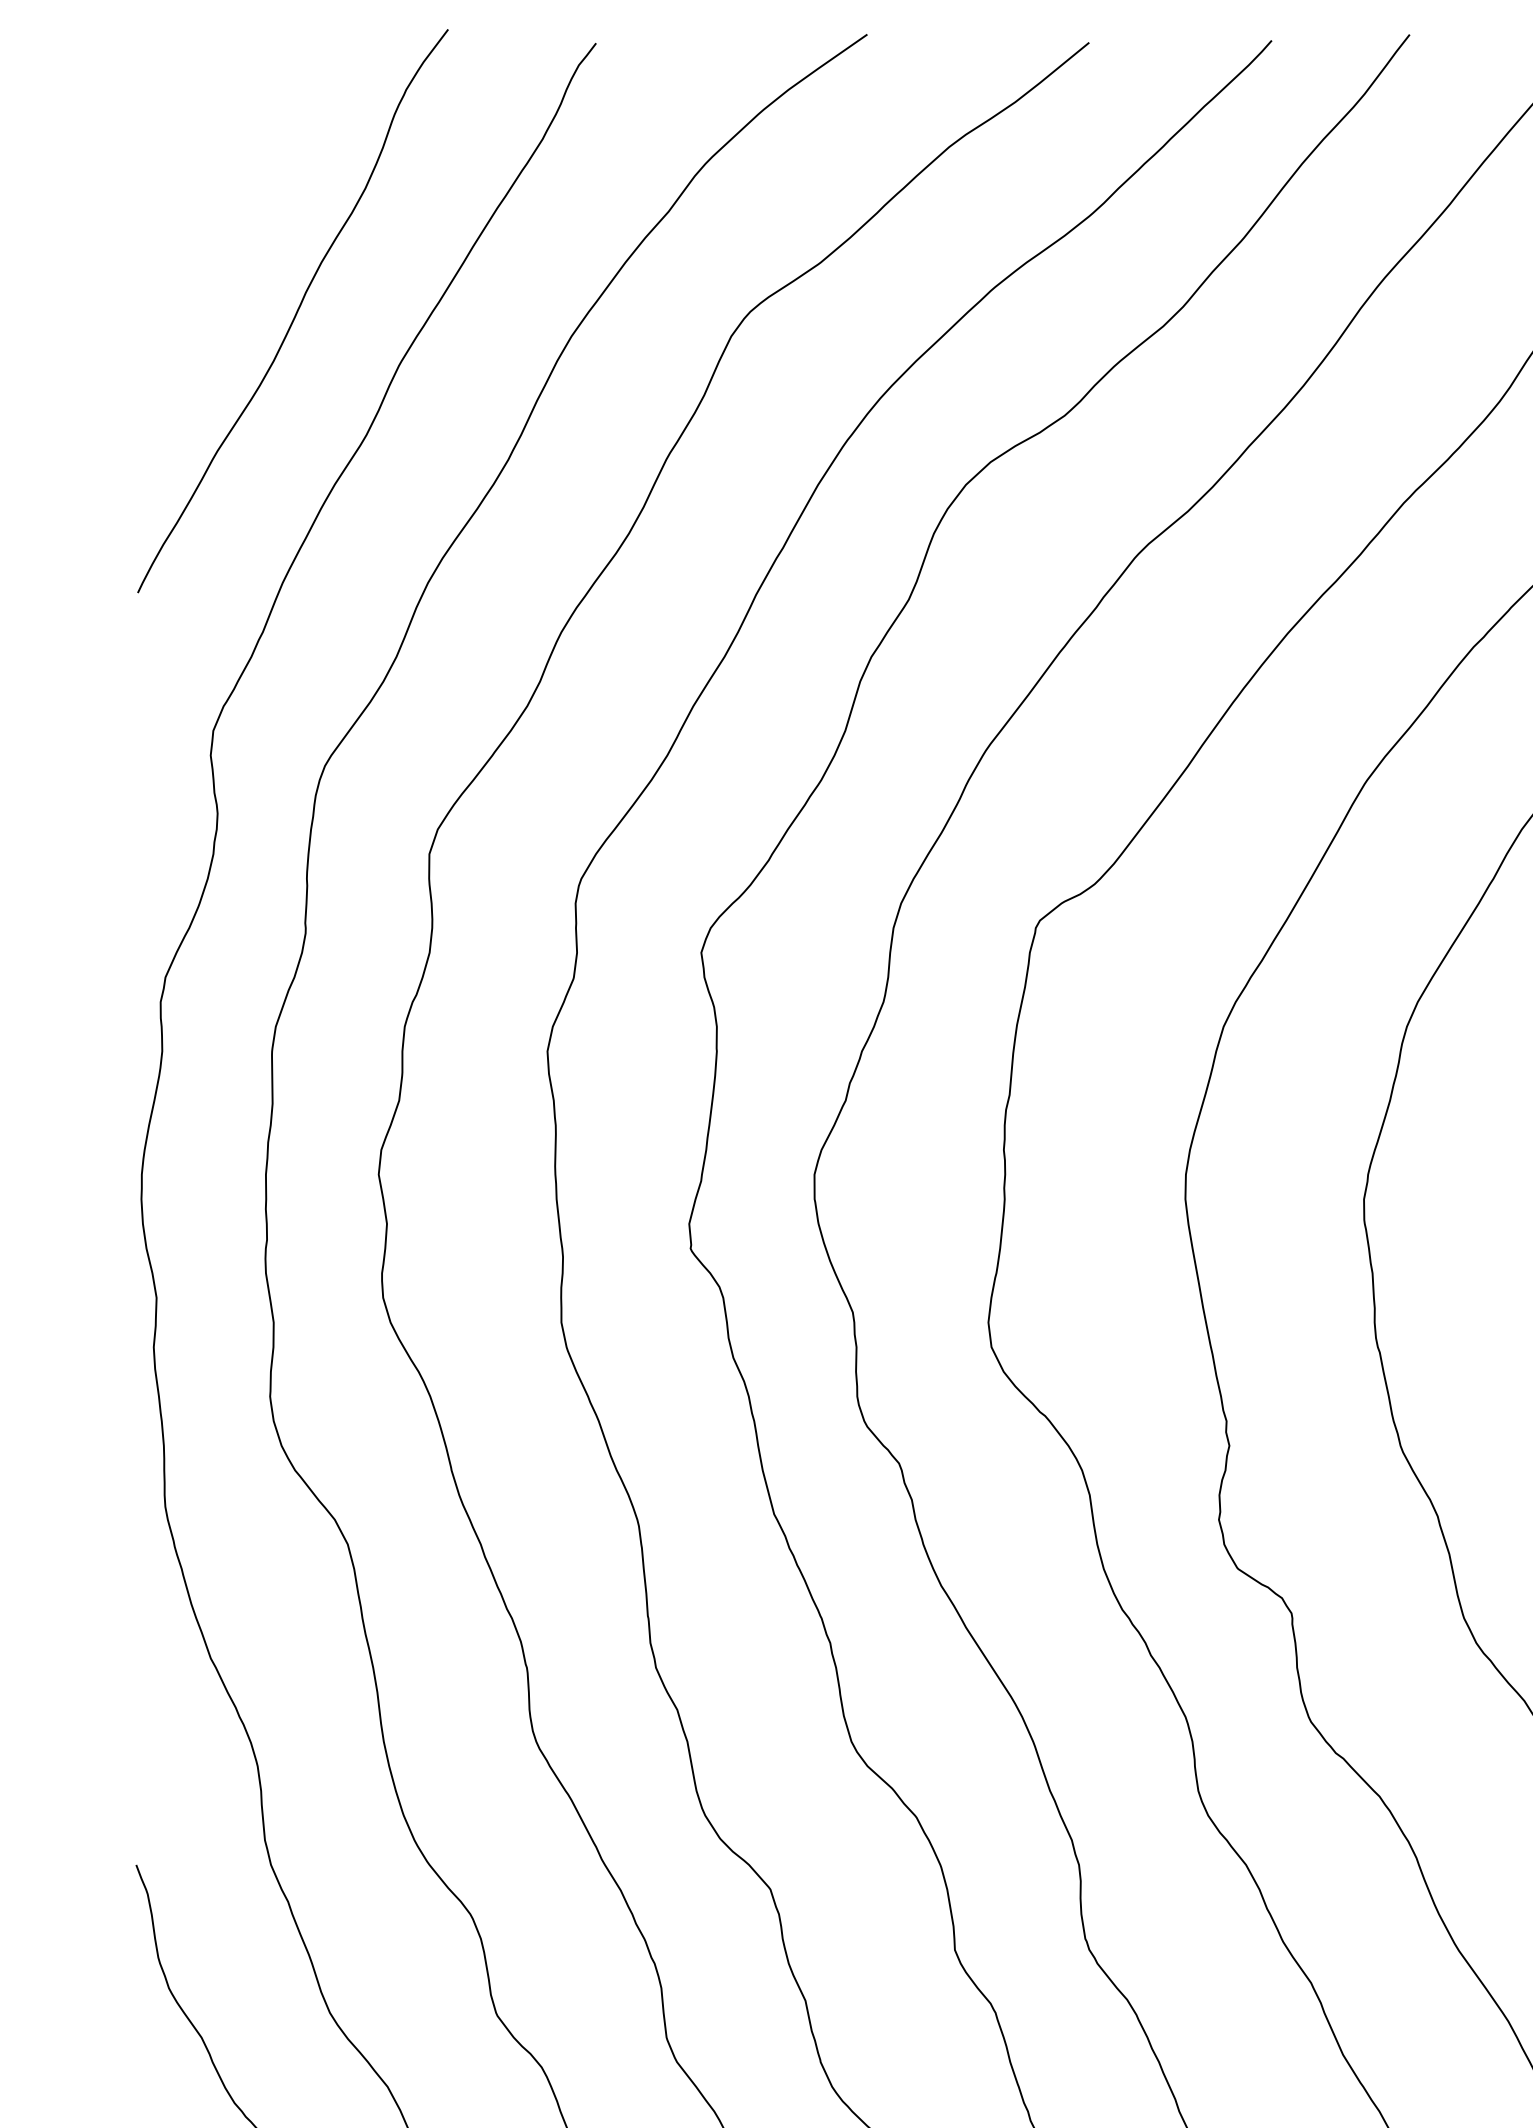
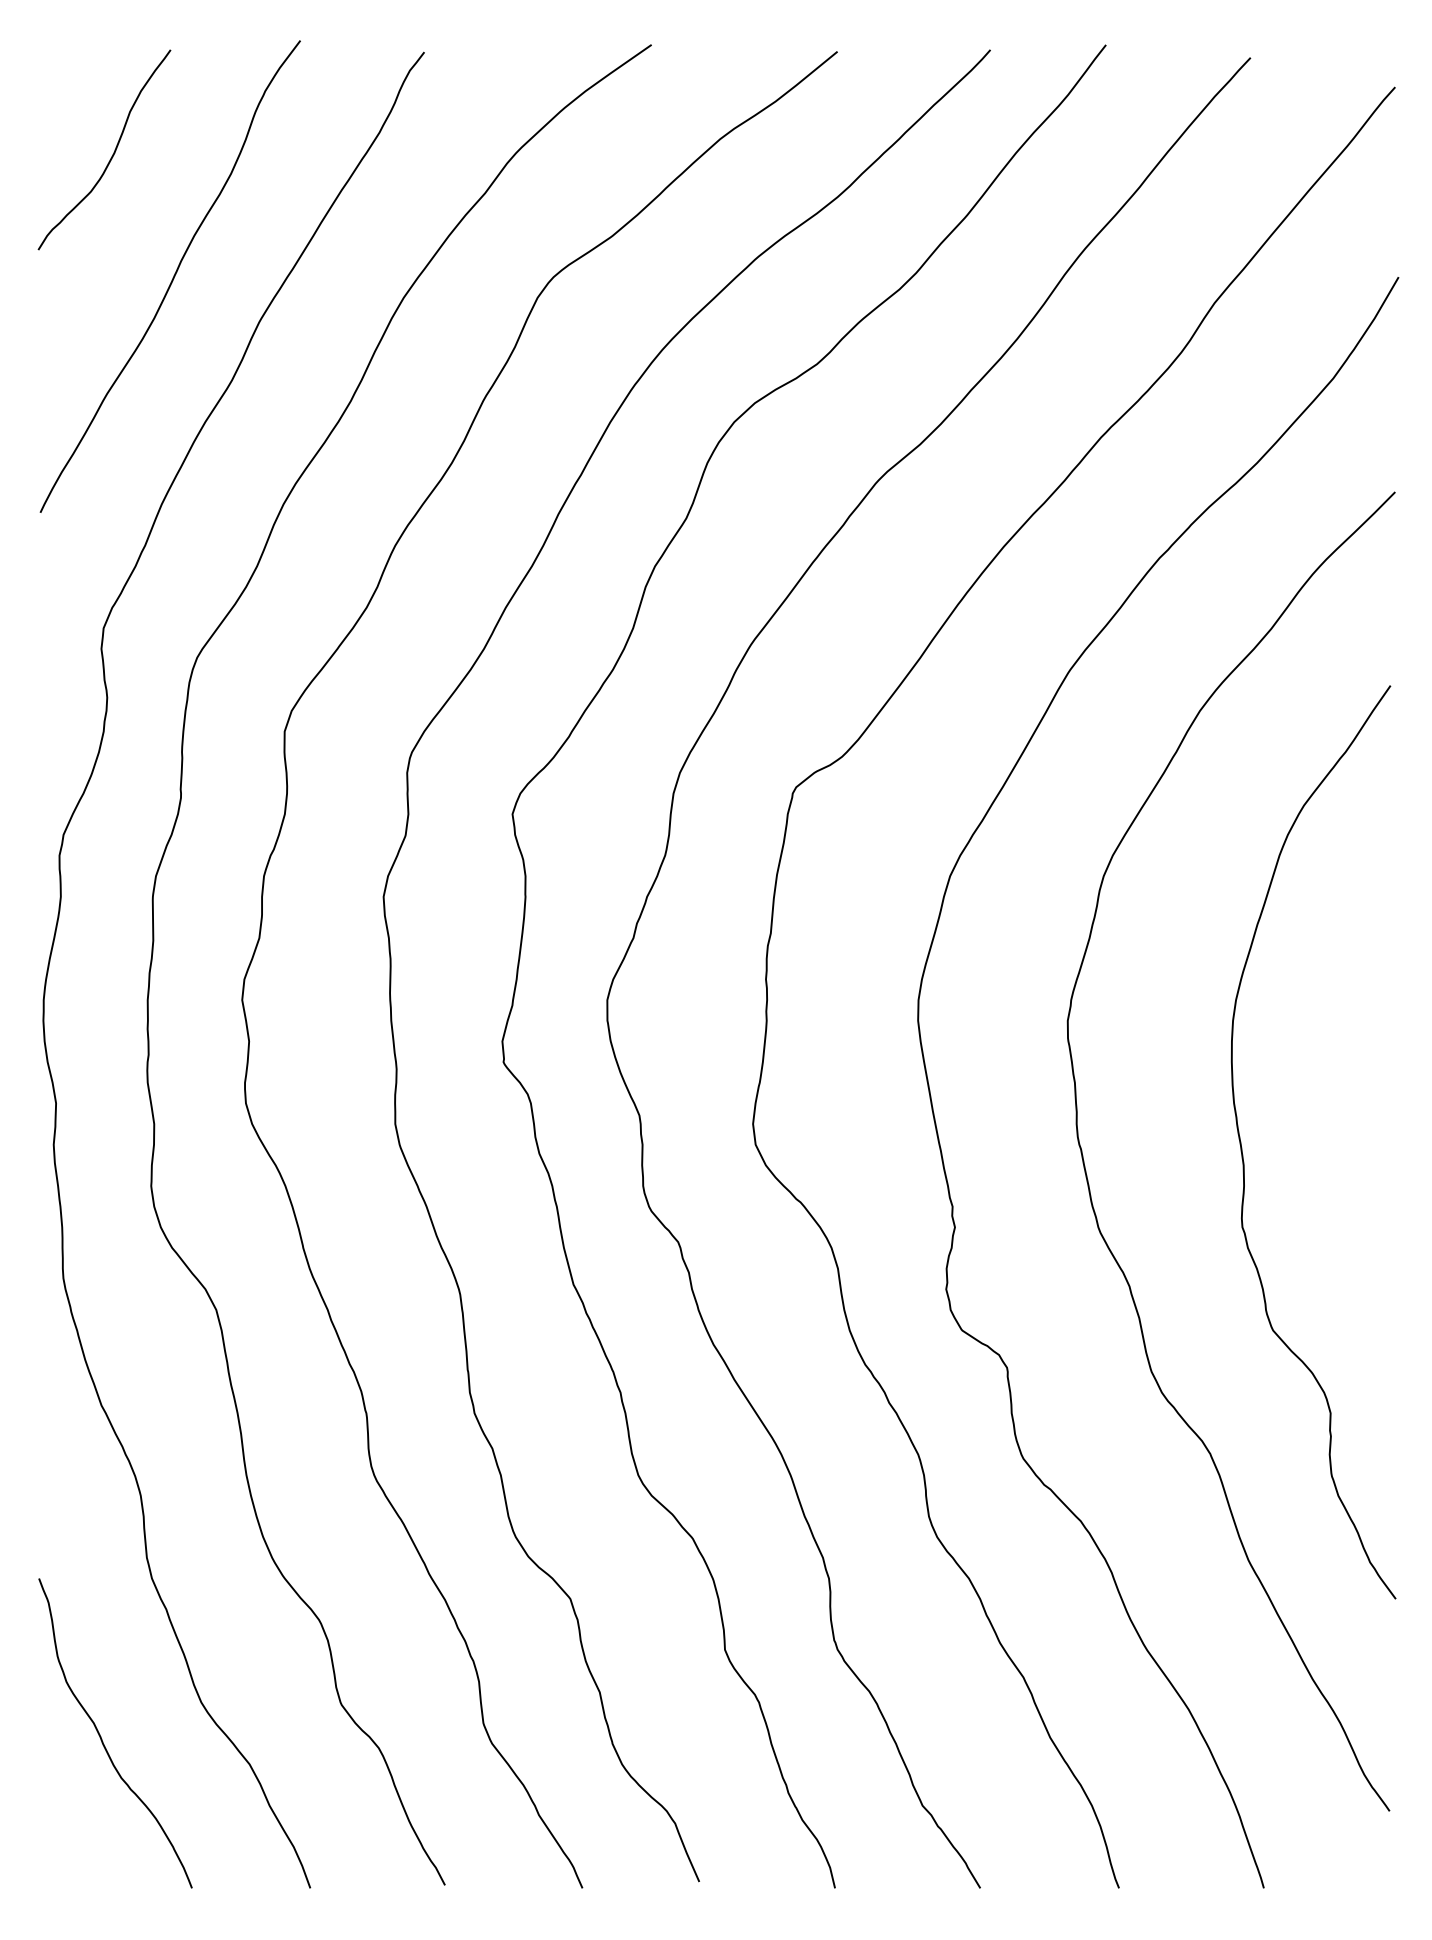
curve: (223, 165) -> (112, 154), added

